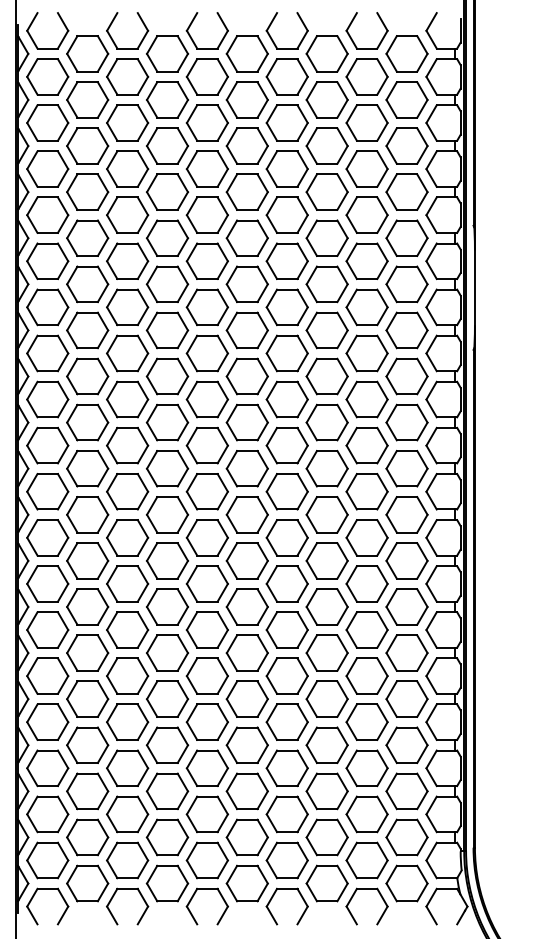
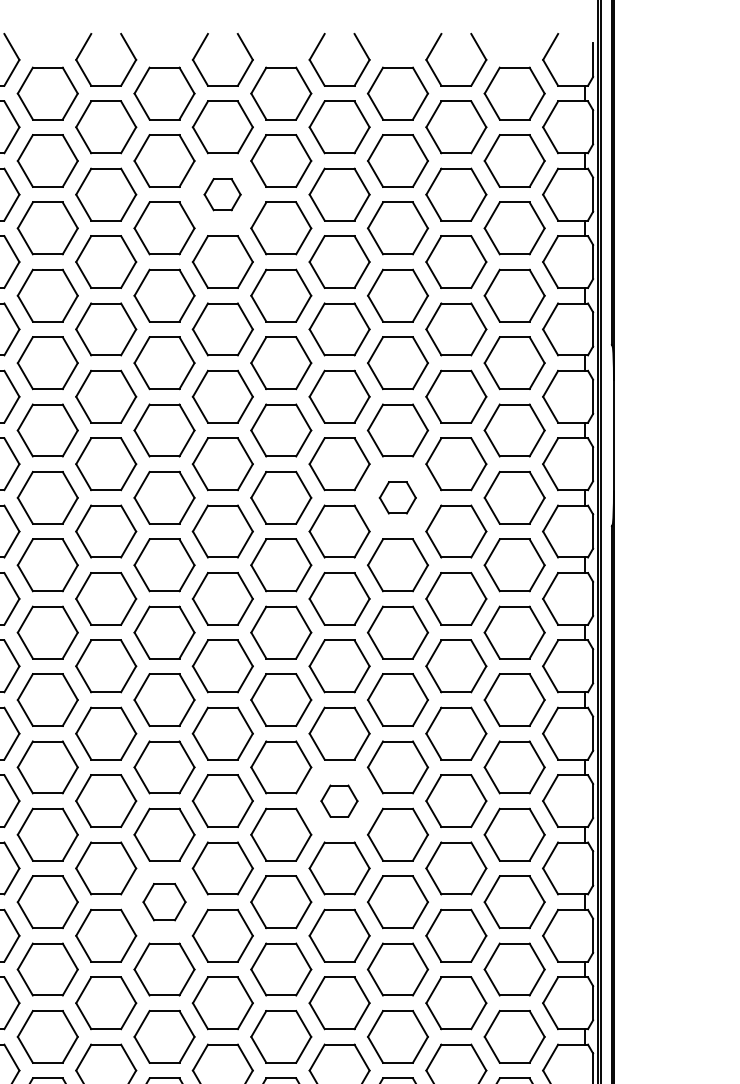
part: (206, 122) -> (221, 193), size x0.6
part: (326, 330) -> (396, 497), size x0.6
part: (286, 537) -> (338, 800), size x0.6
part: (167, 606) -> (164, 901), size x0.7

